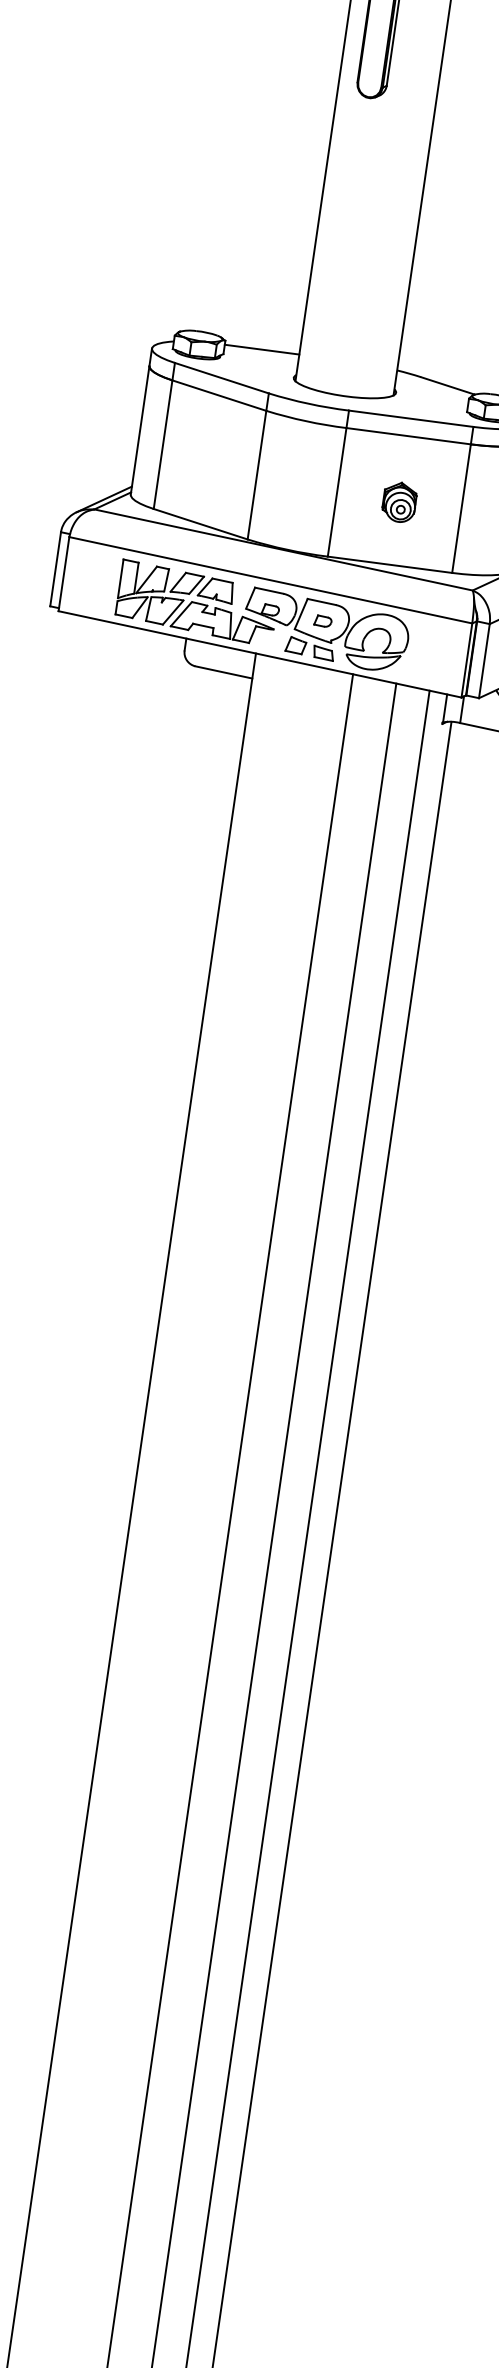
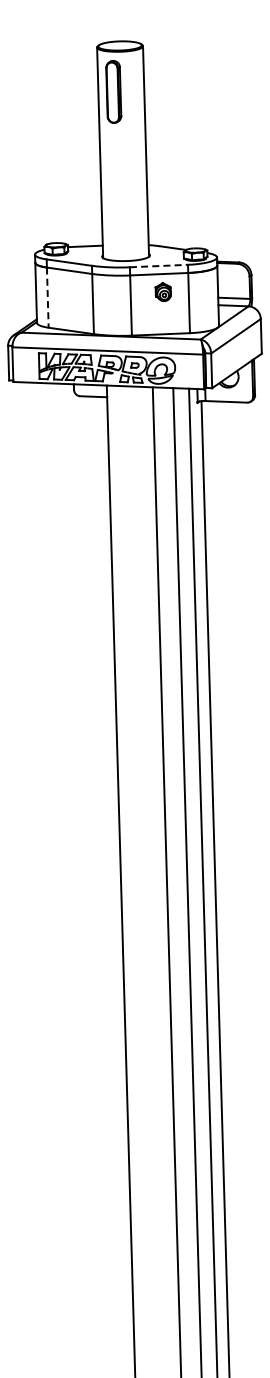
line: (412, 419) -> (159, 266), solid -> dashed
line: (162, 446) -> (47, 298), solid -> dashed
part: (398, 500) -> (162, 291), moved

